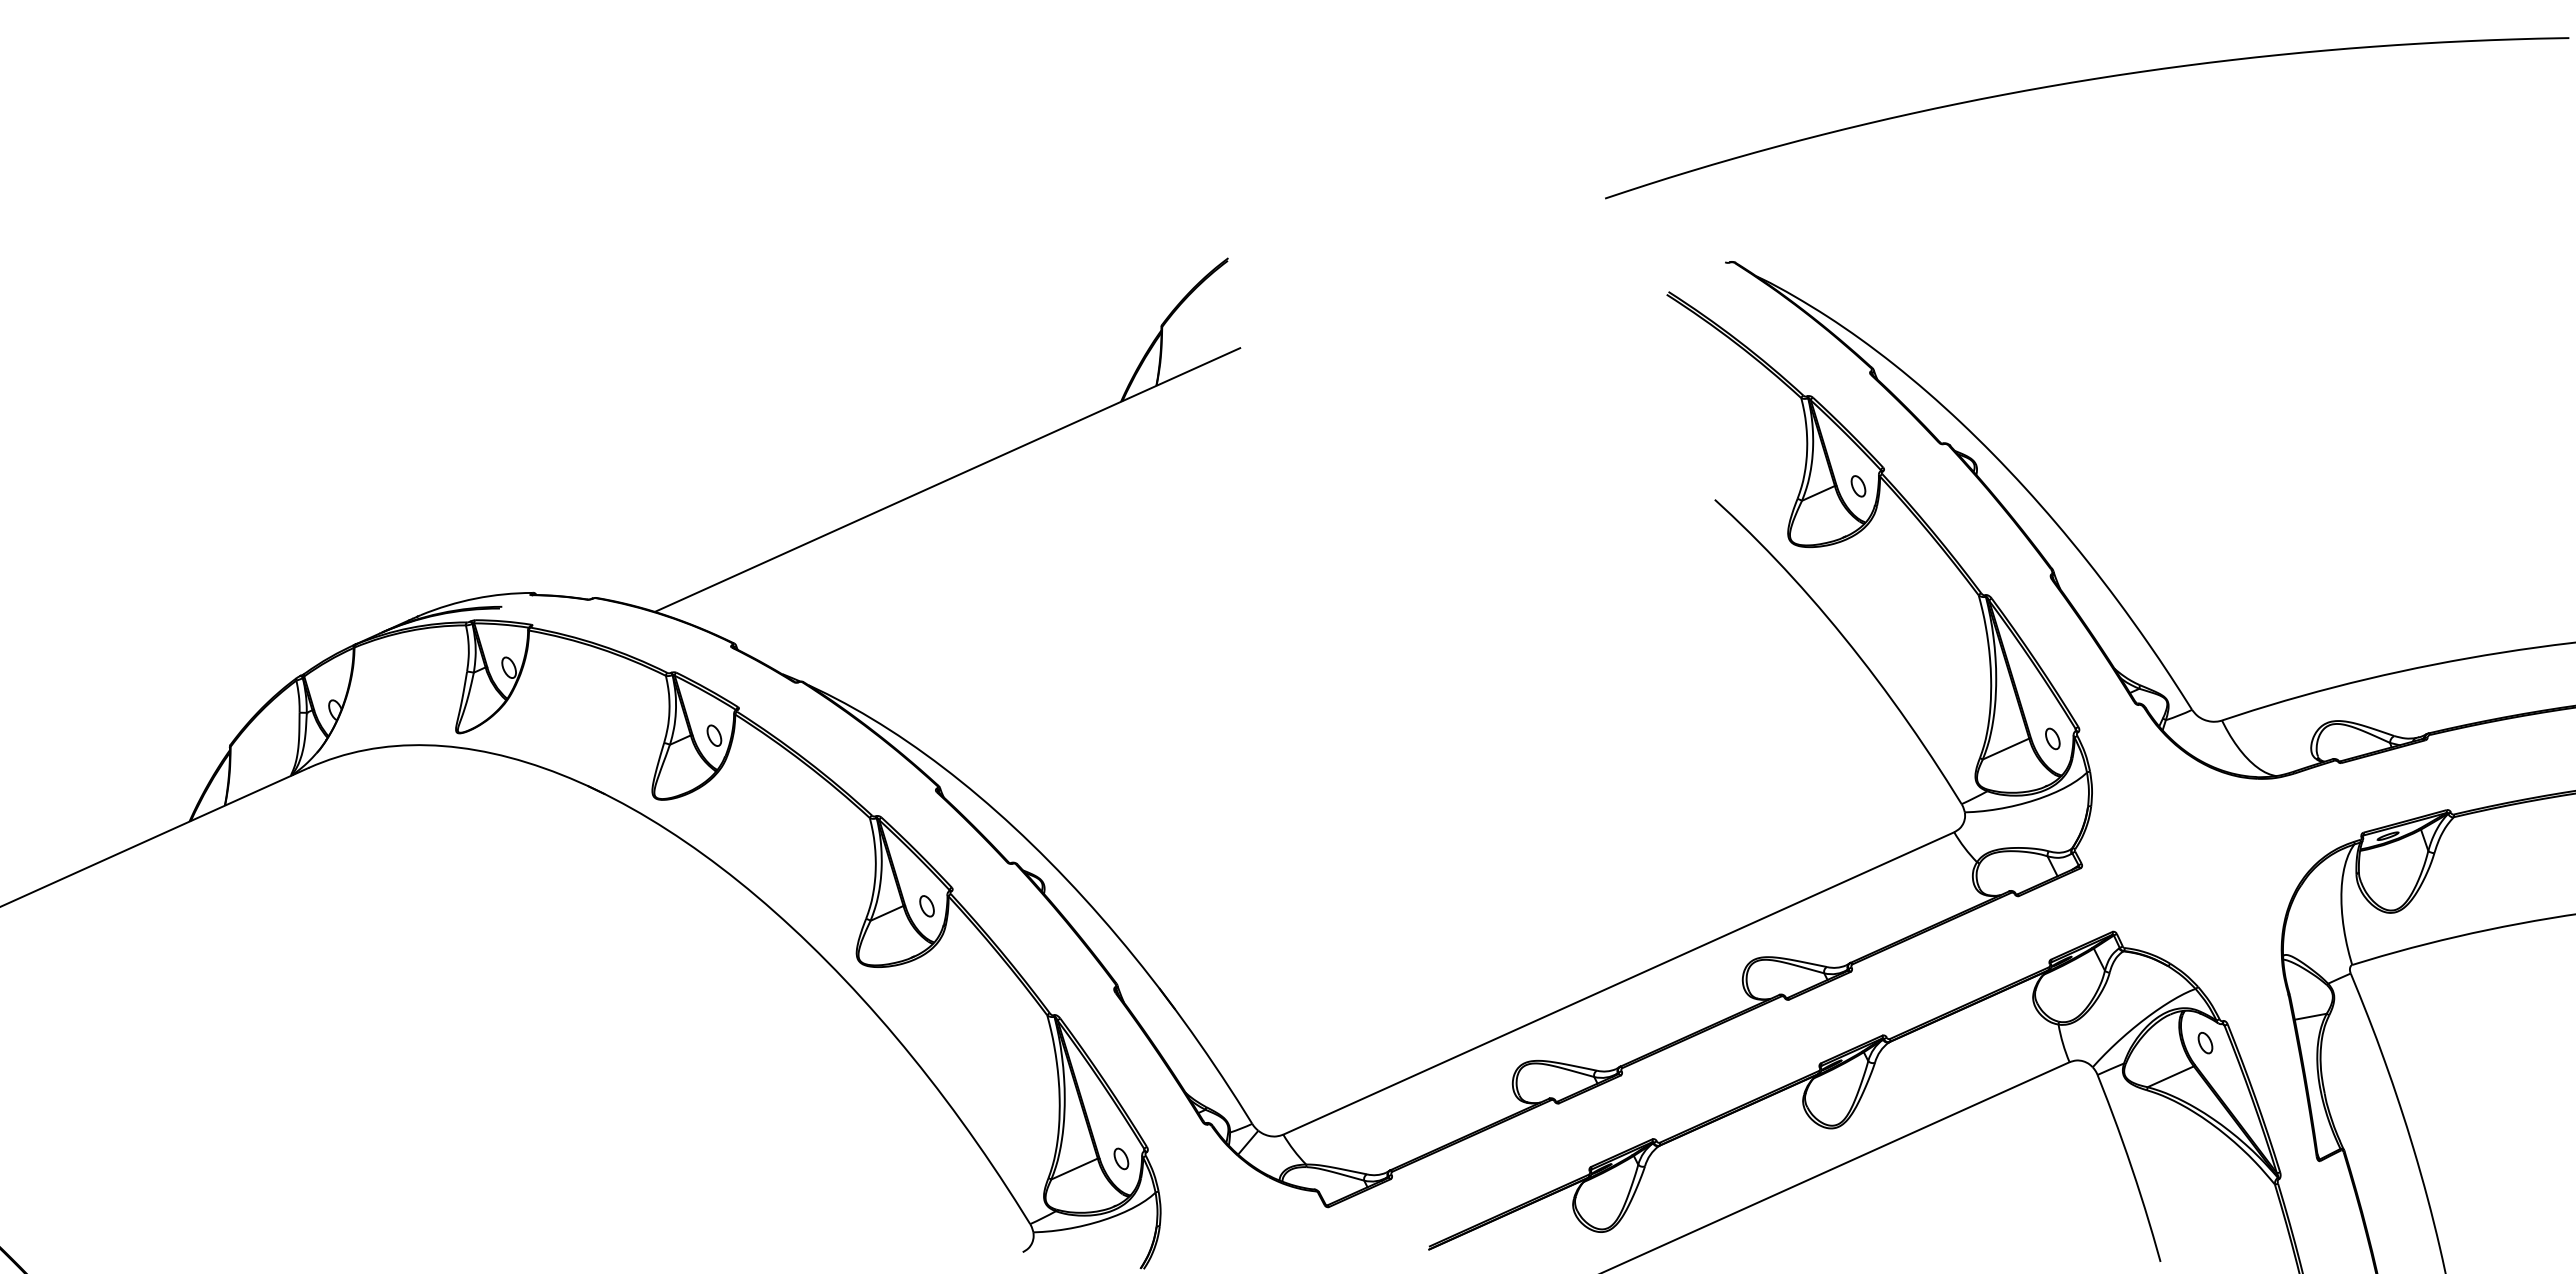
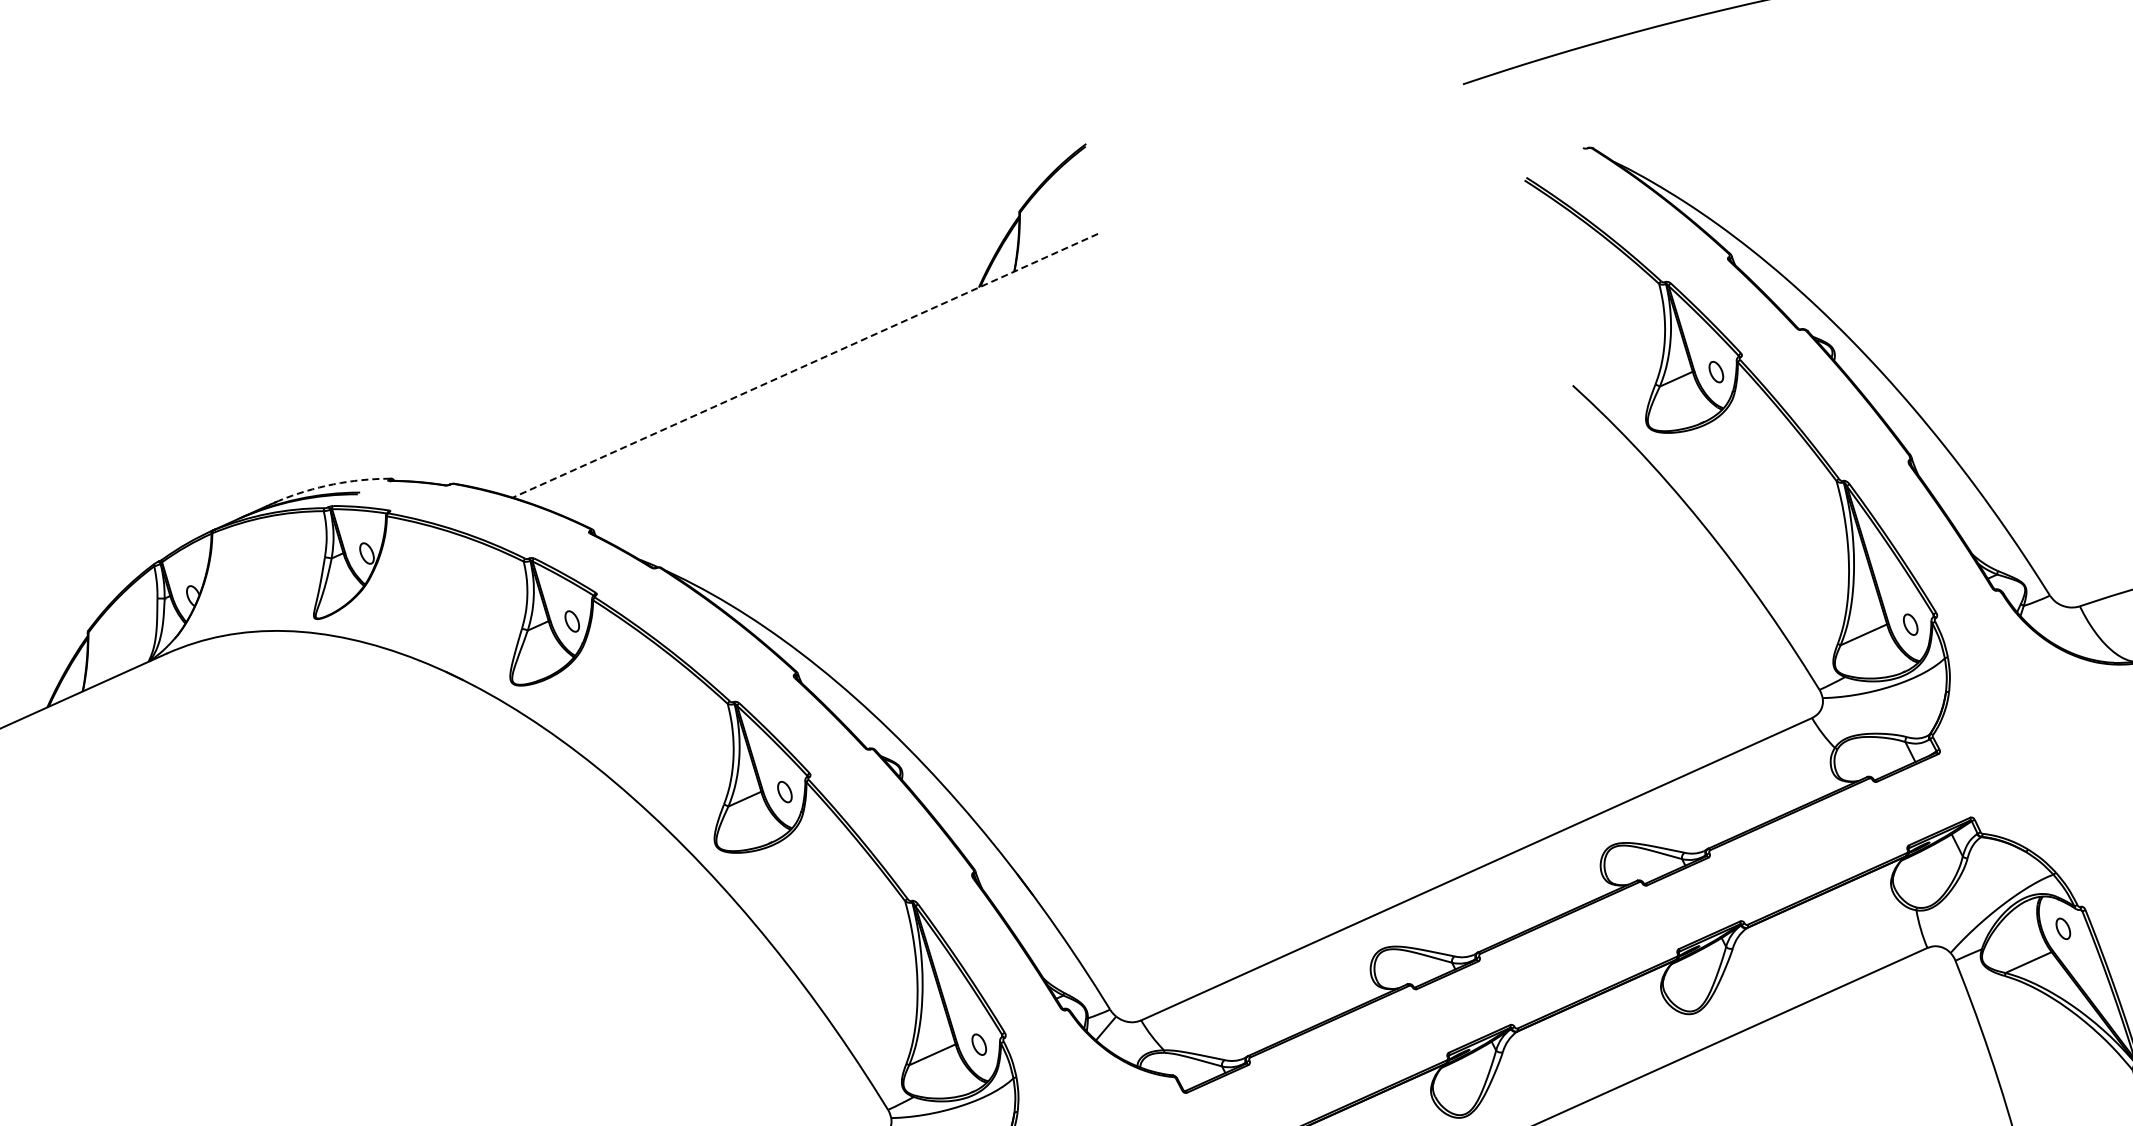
line: (947, 480) -> (805, 366), solid -> dashed
arc: (475, 598) -> (333, 484), solid -> dashed

